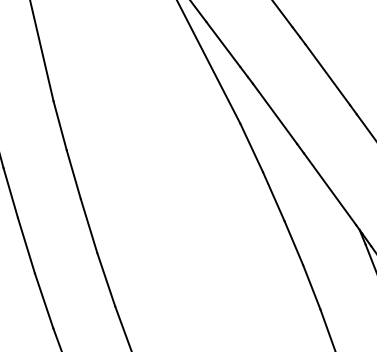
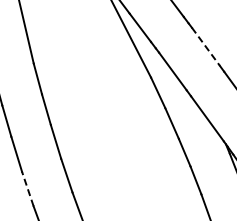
line: (326, 74) -> (205, 46), solid -> dashed
line: (43, 300) -> (27, 188), solid -> dashed

